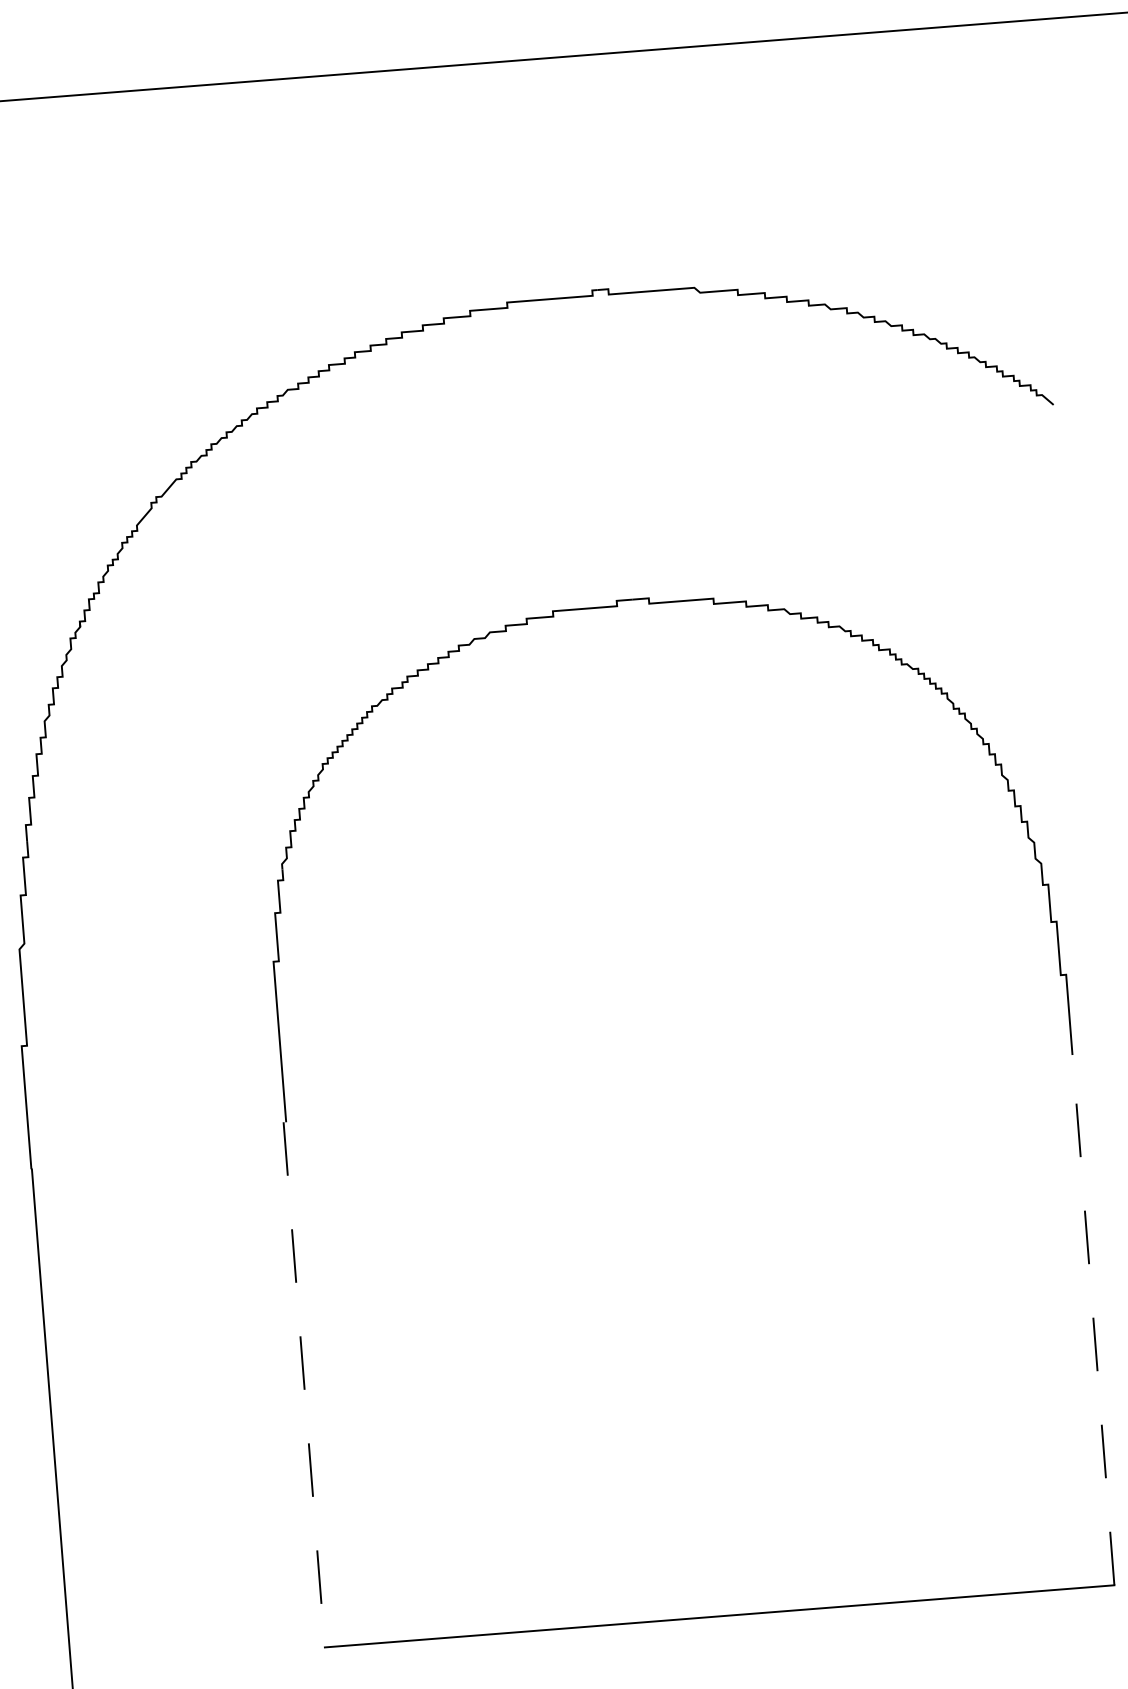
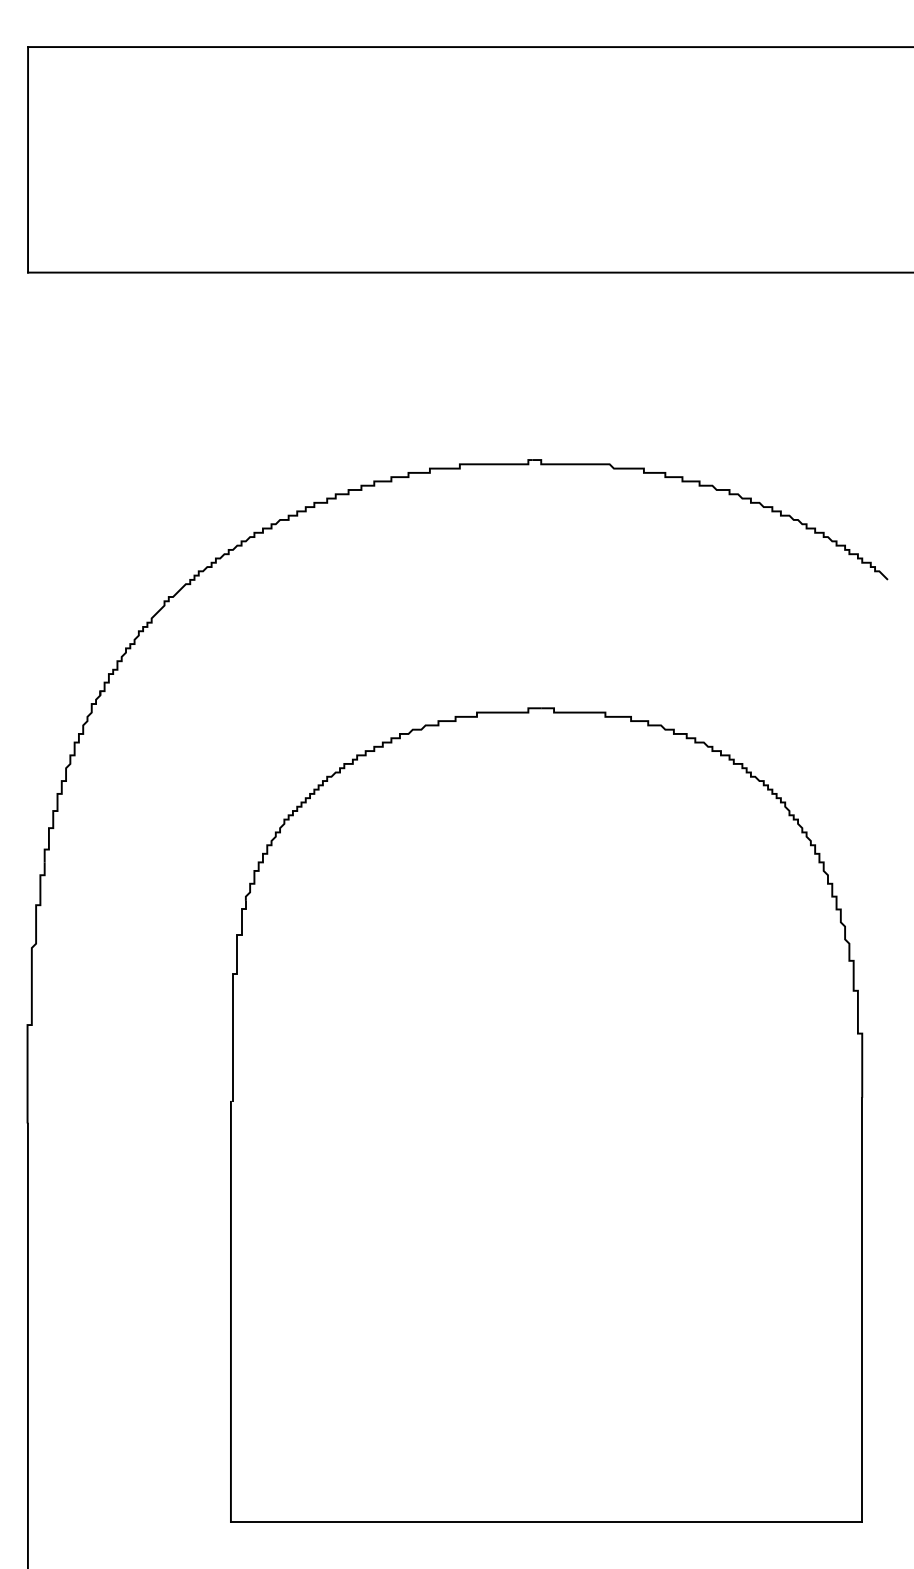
line: (1093, 1319) -> (862, 1309), dashed -> solid
line: (303, 1385) -> (230, 1312), dashed -> solid

